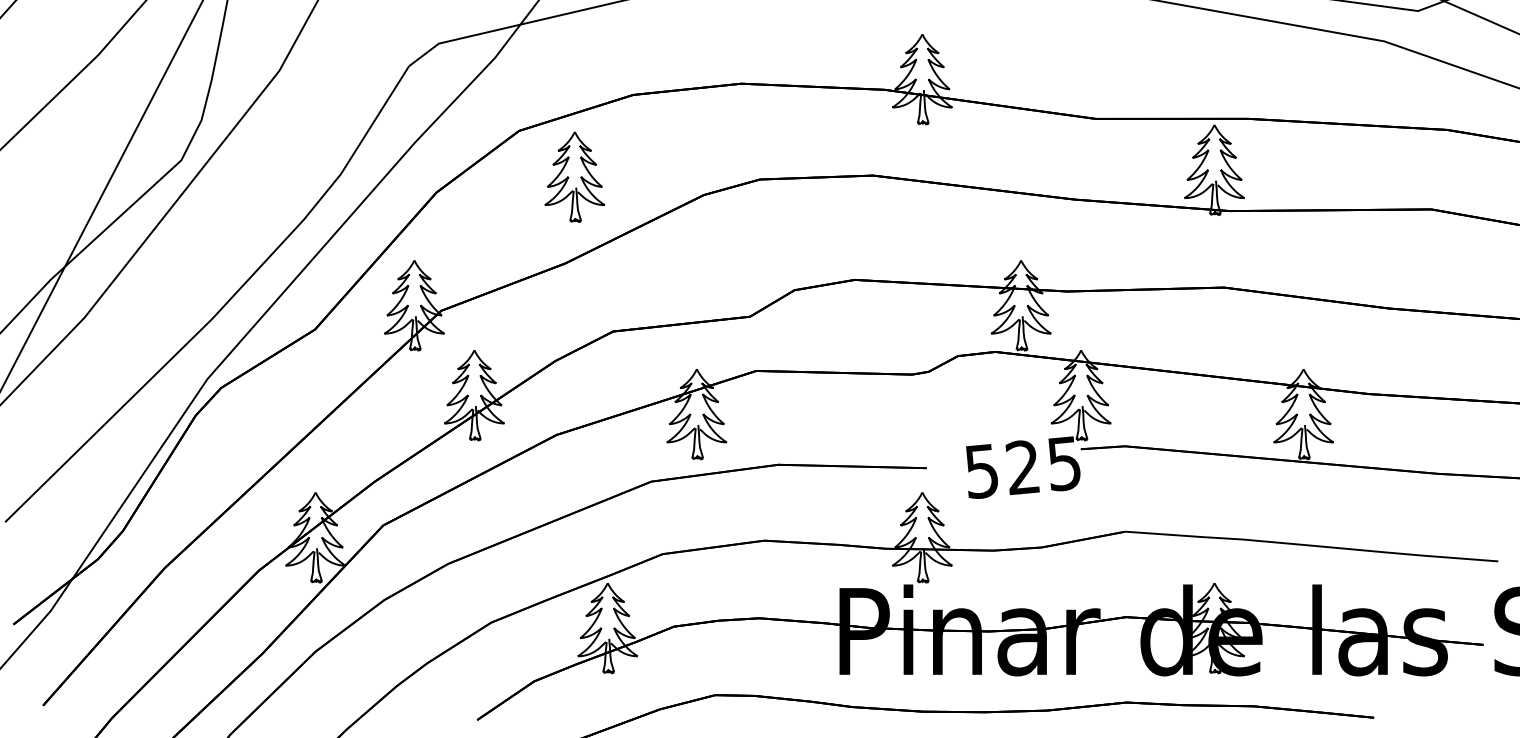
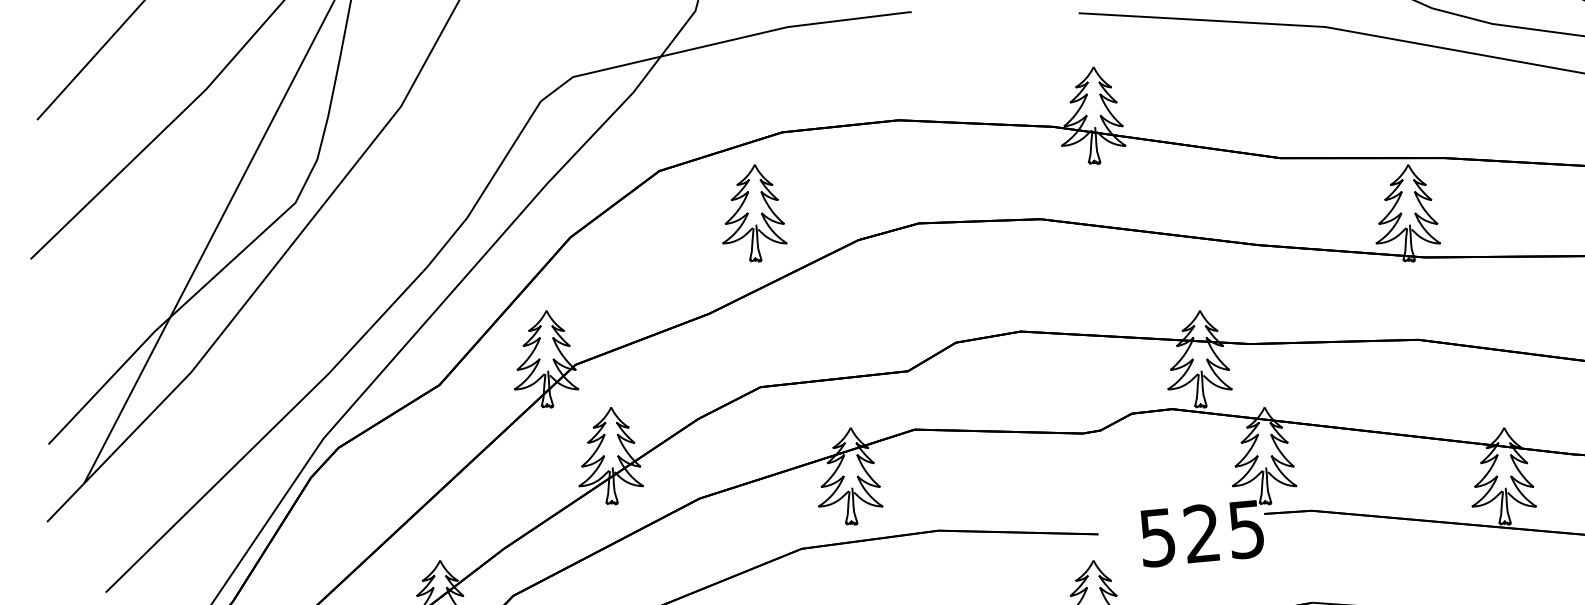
part: (574, 176) -> (754, 212), moved

